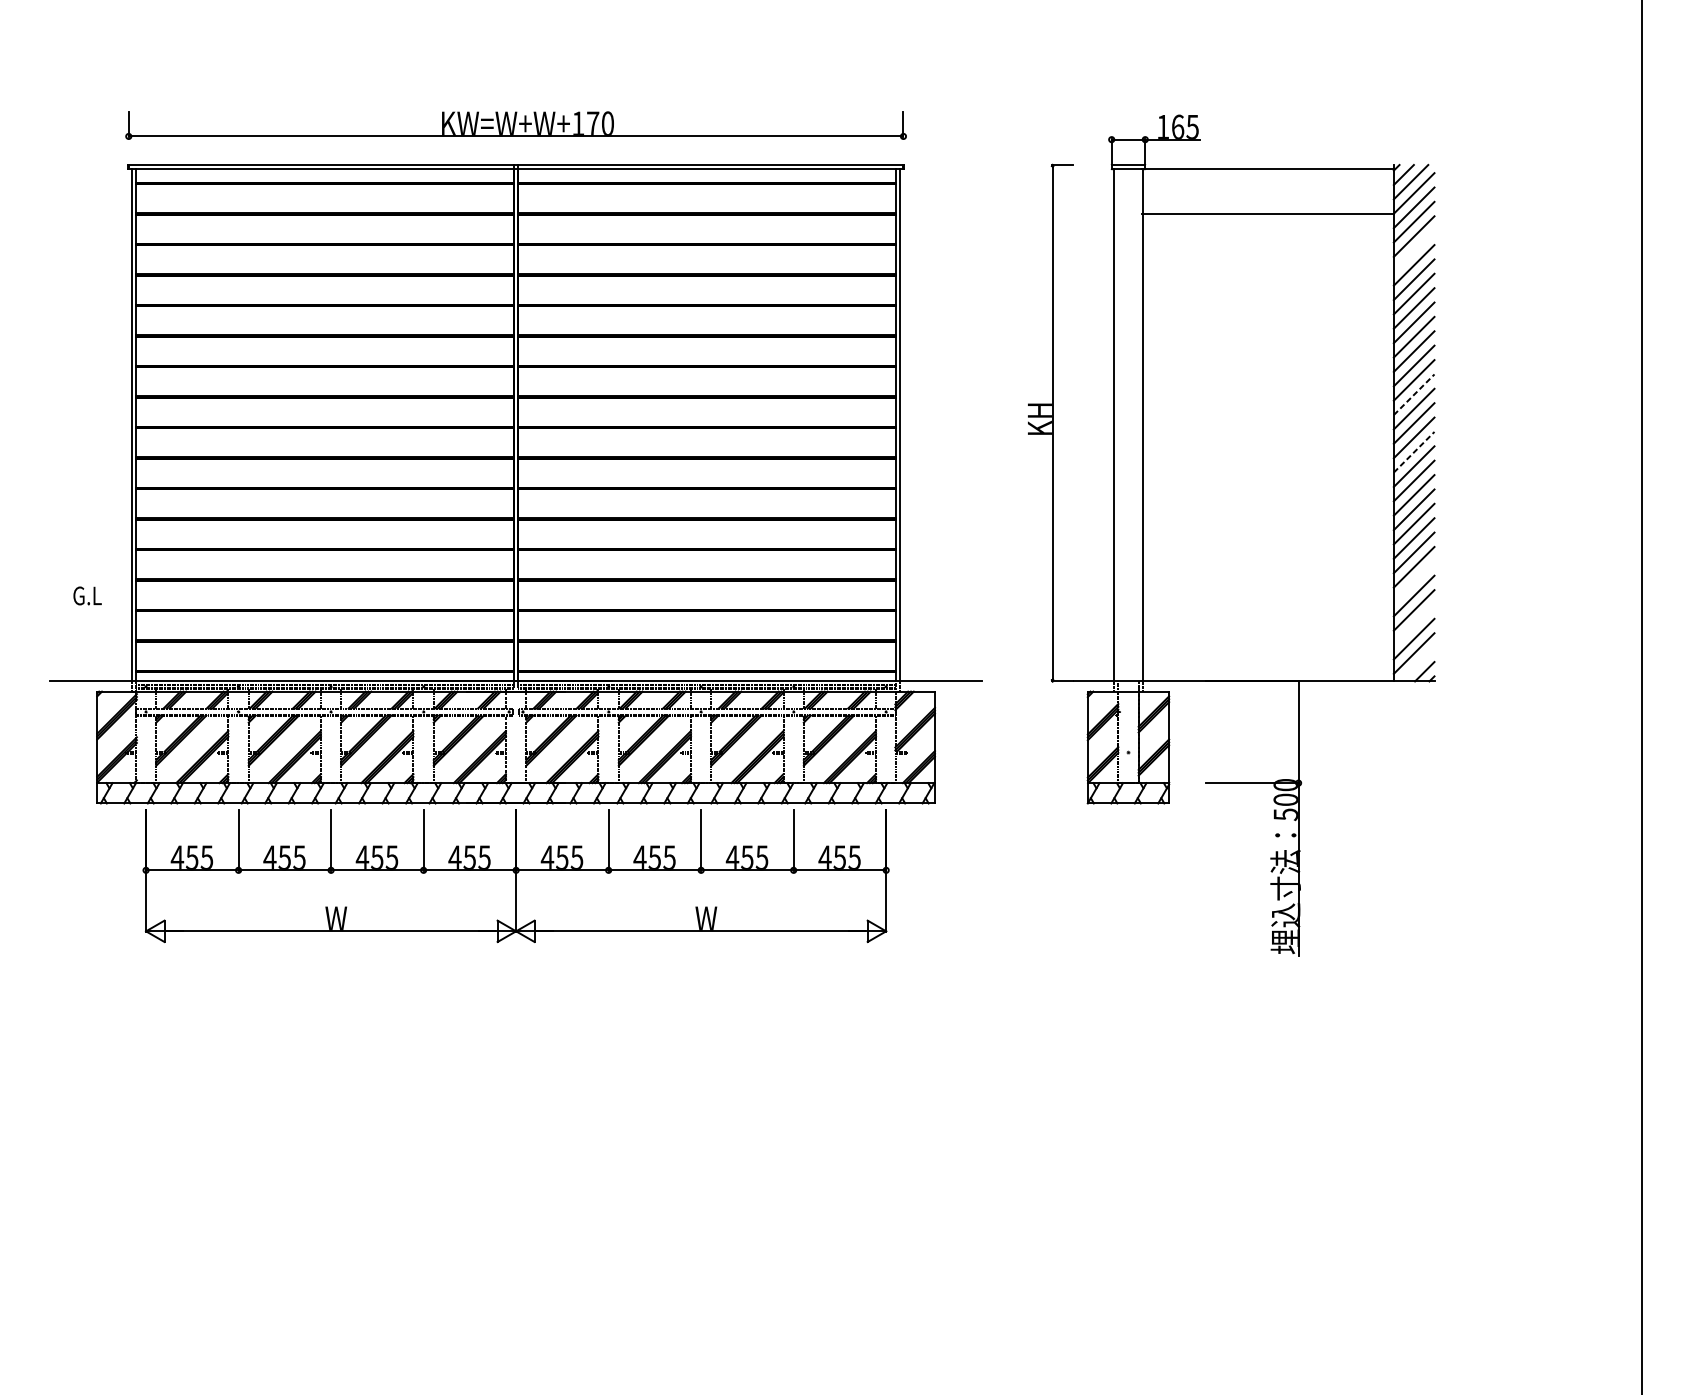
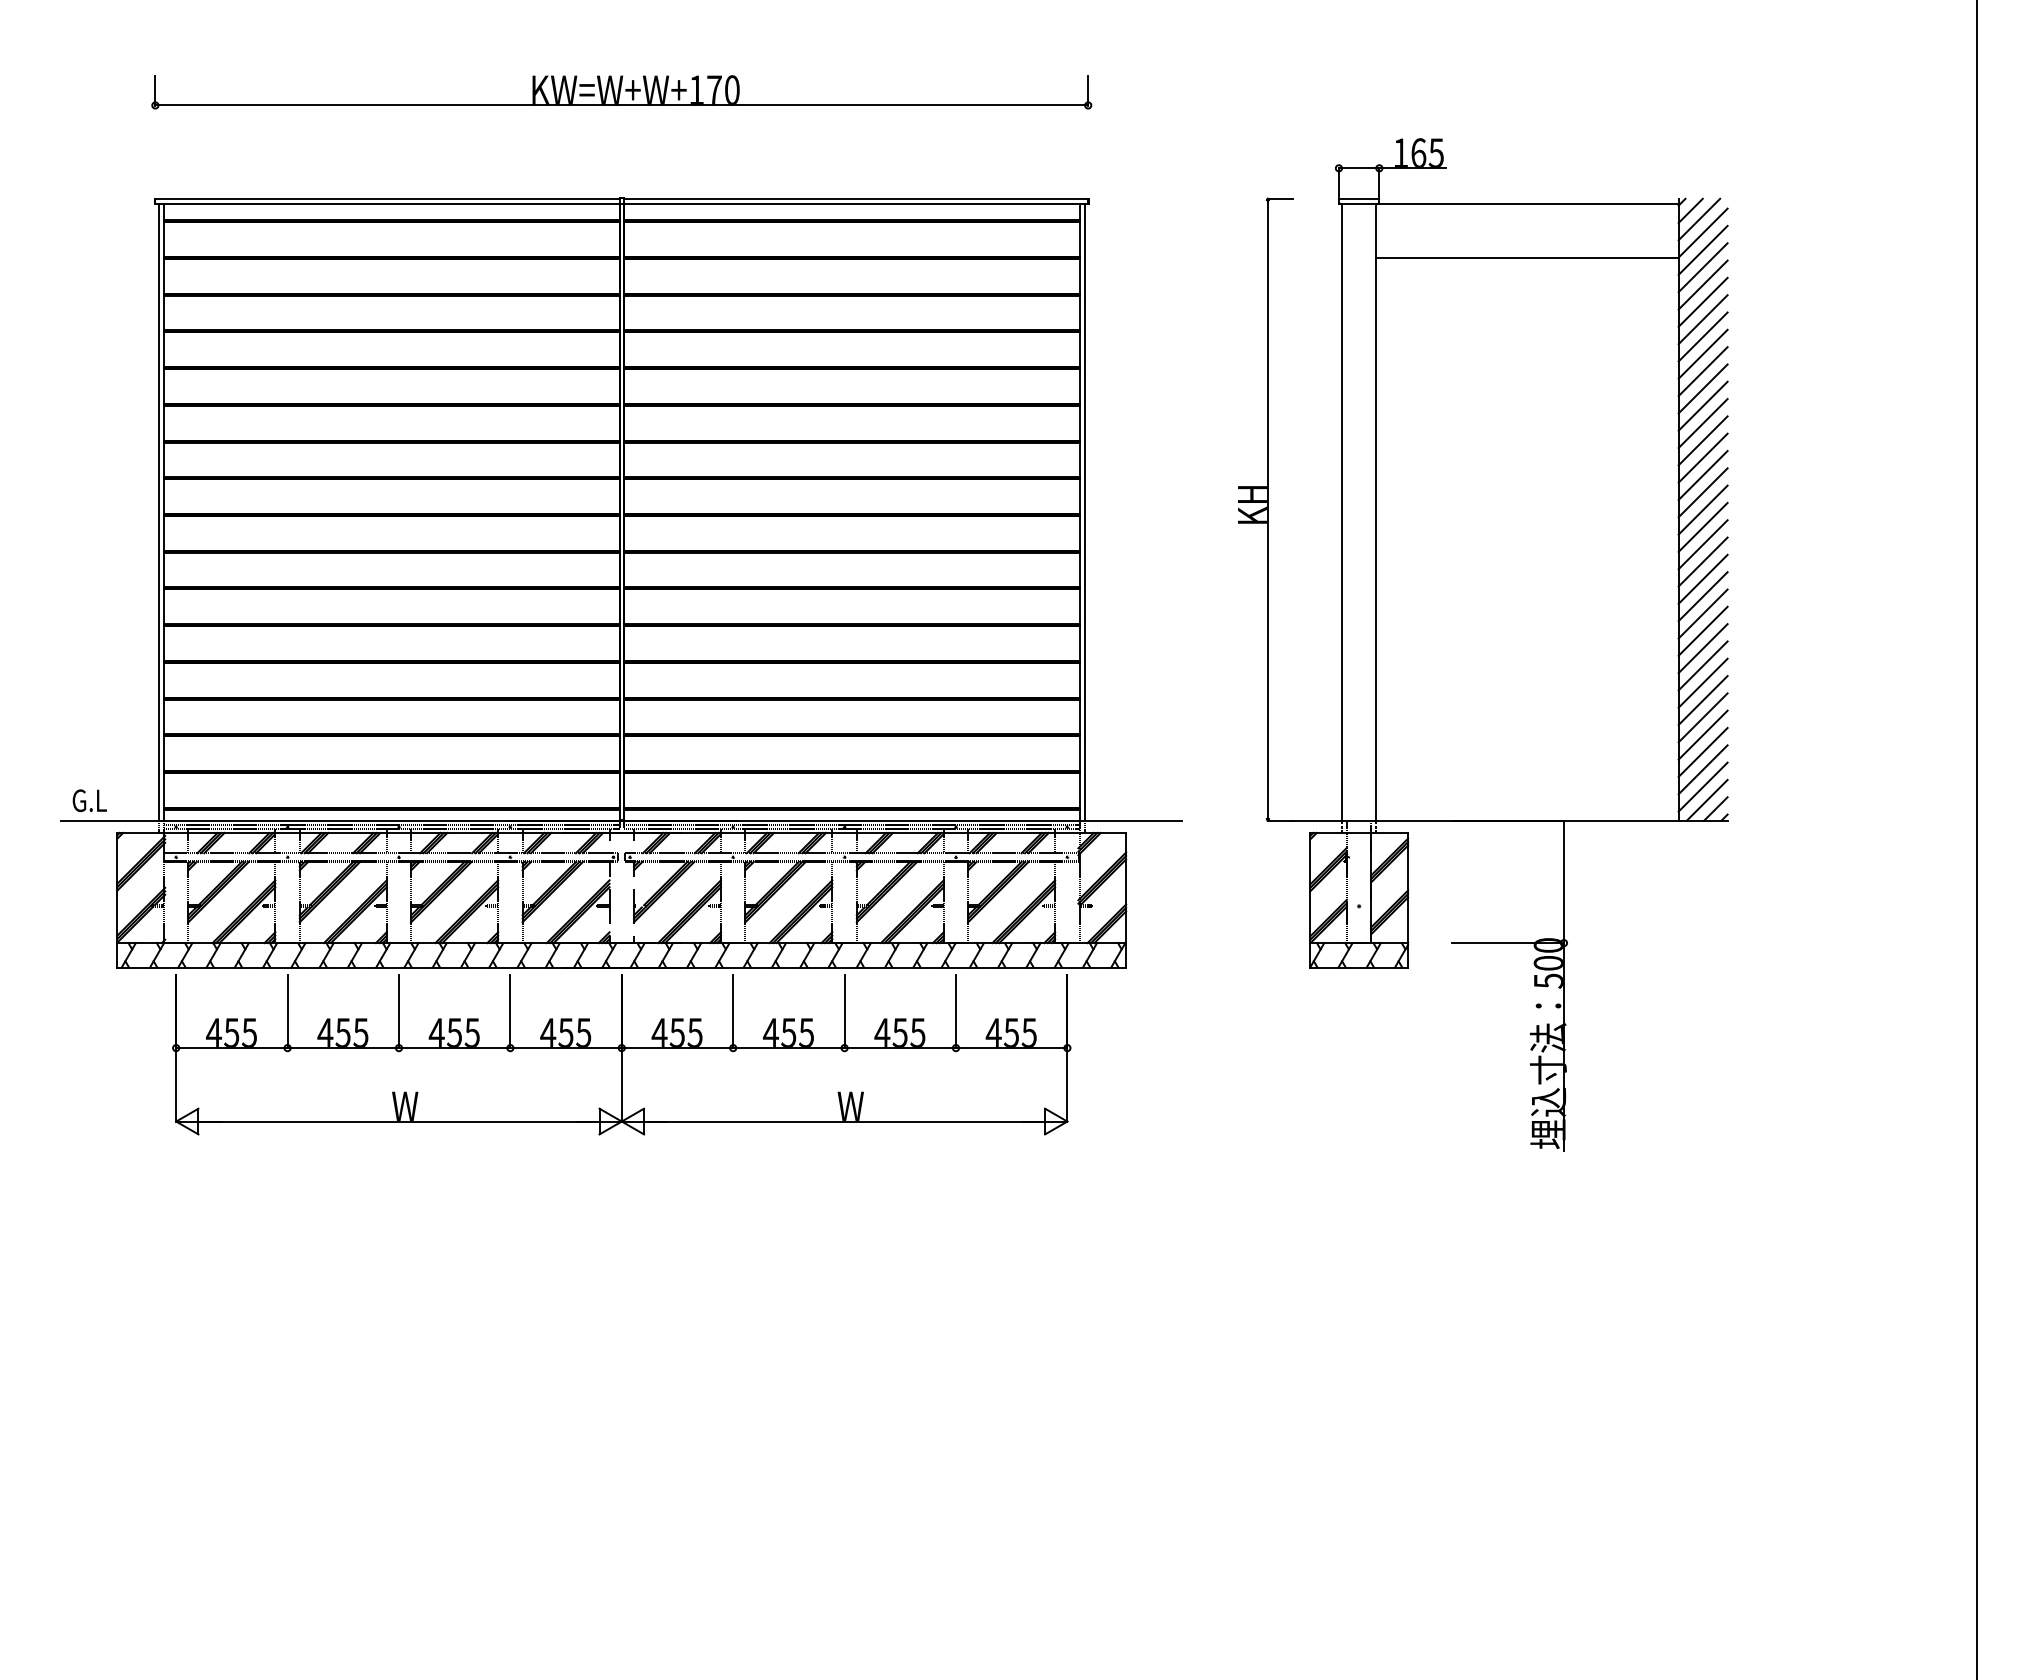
part: (515, 125) -> (621, 92), moved
line: (1413, 250) -> (1702, 301), added
line: (1414, 394) -> (1703, 475), dashed -> solid
line: (1414, 452) -> (1703, 544), dashed -> solid
line: (1413, 581) -> (1702, 700), added
text: (87, 595) -> (89, 800), moved
line: (1413, 624) -> (1702, 751), added
line: (1416, 663) -> (1706, 799), added

